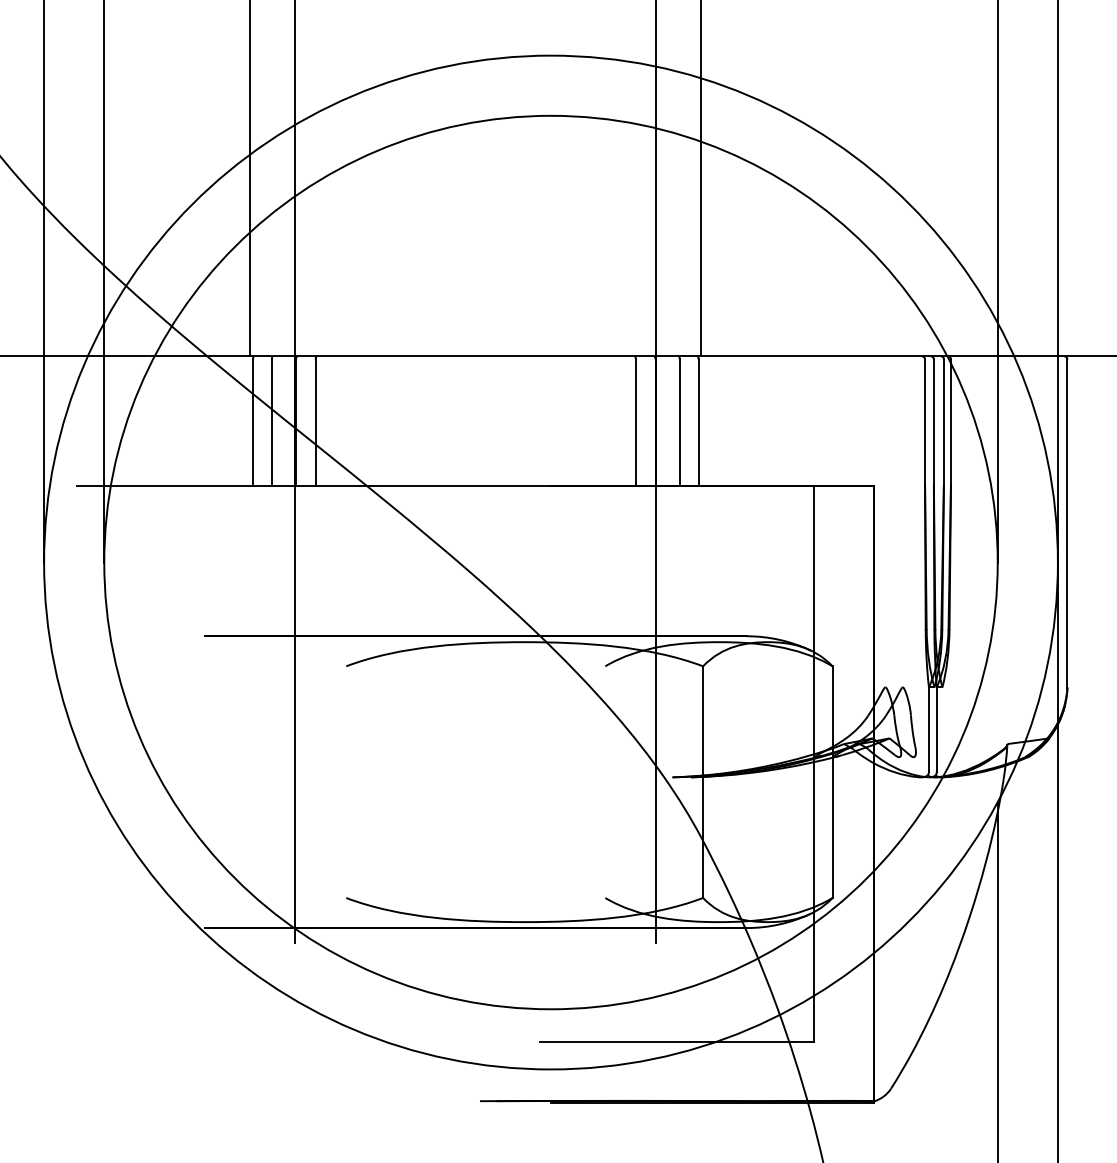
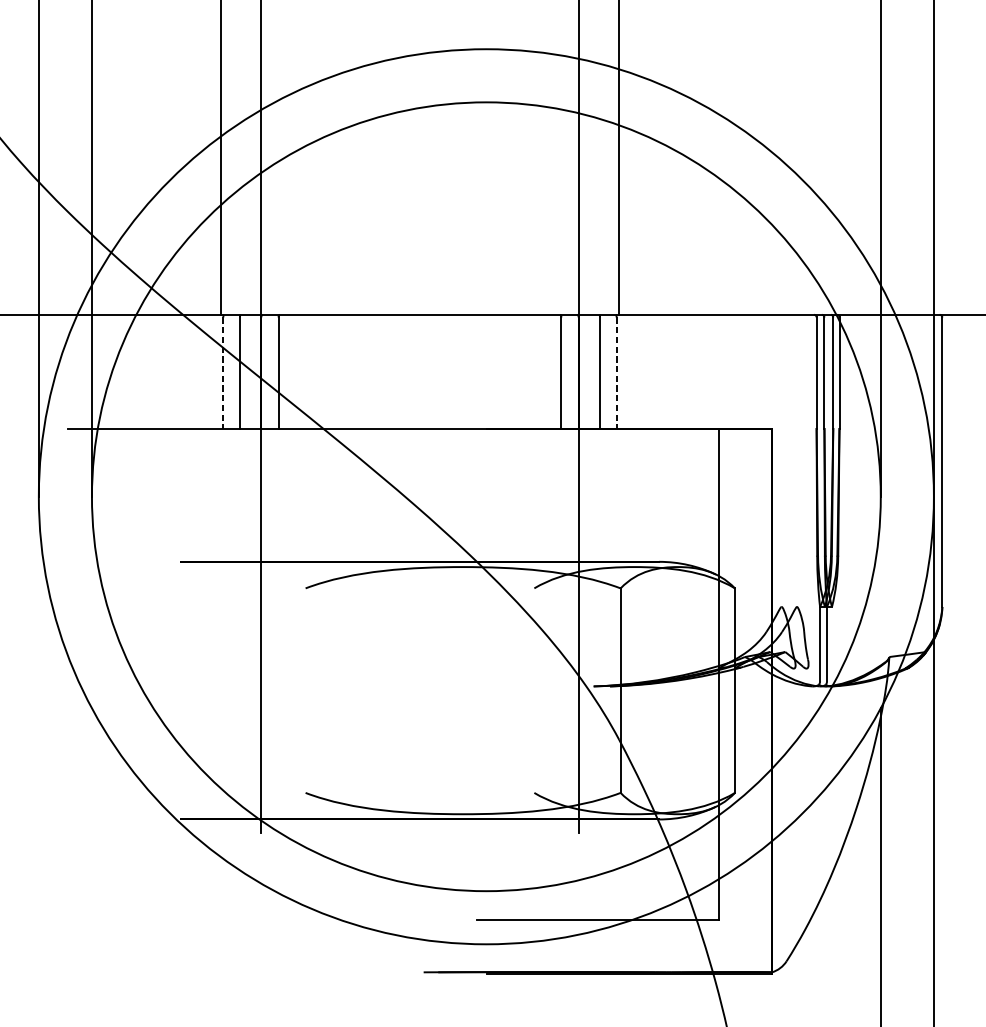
line: (253, 423) -> (223, 374), solid -> dashed
line: (698, 423) -> (616, 374), solid -> dashed

